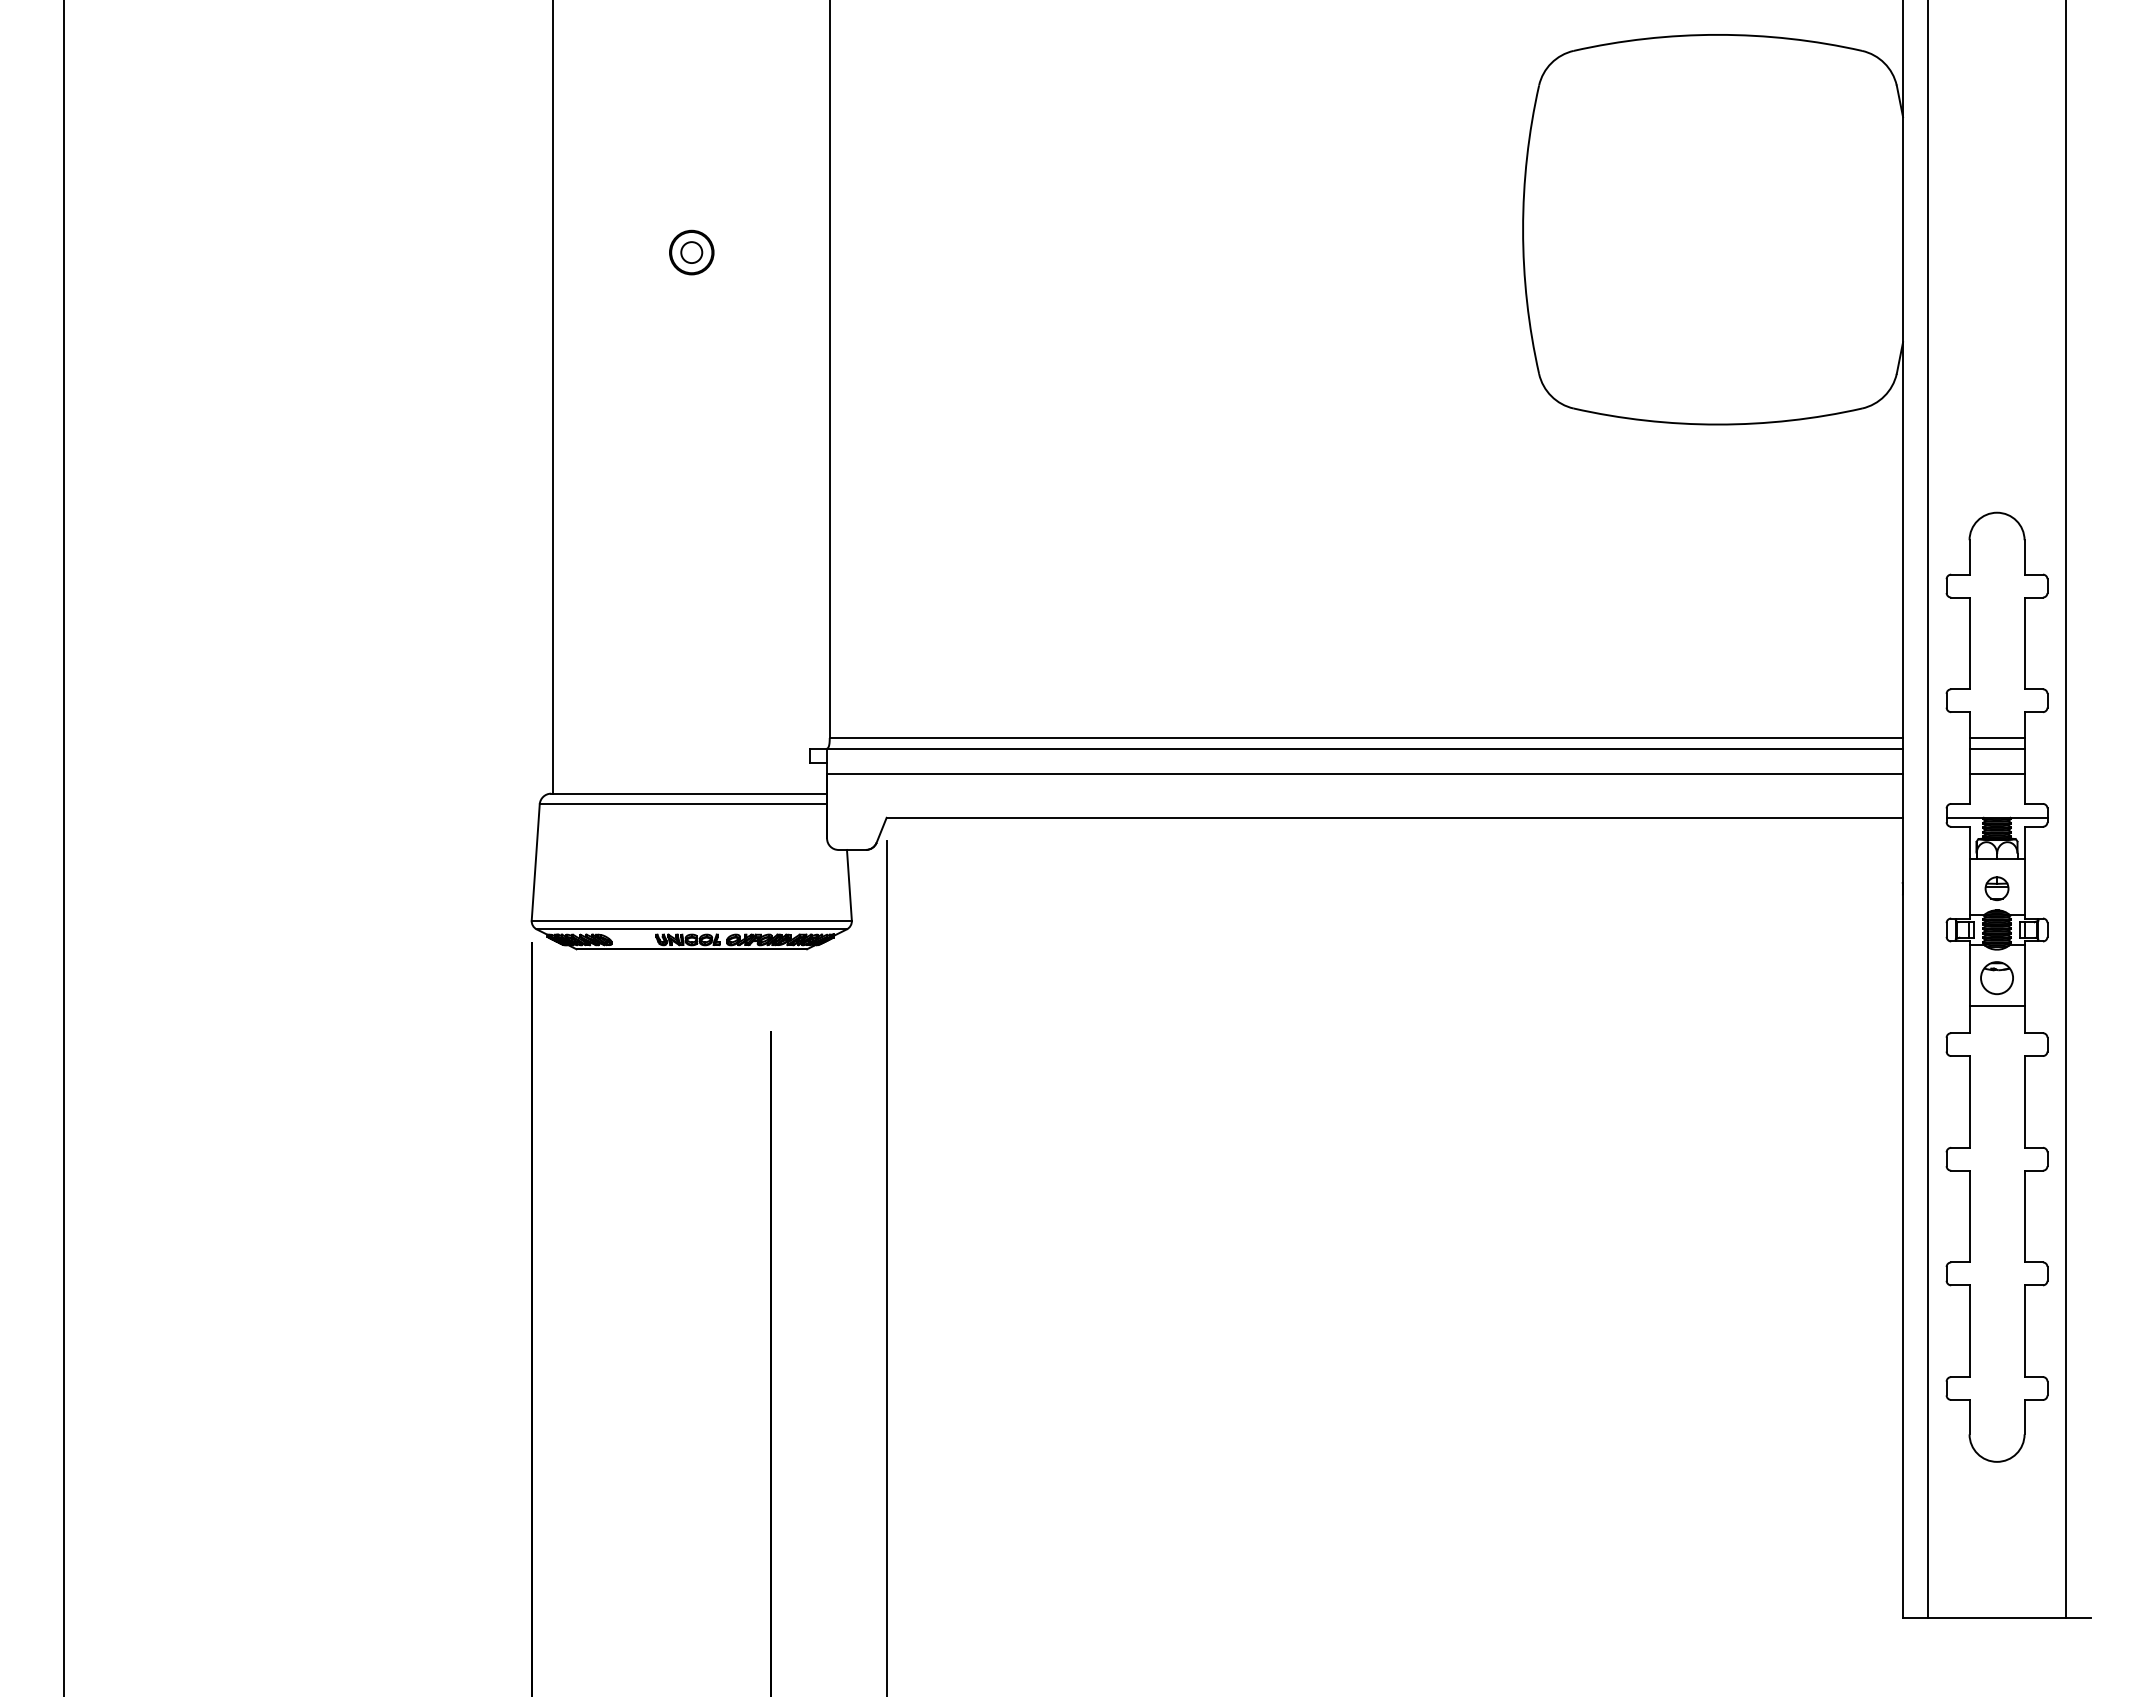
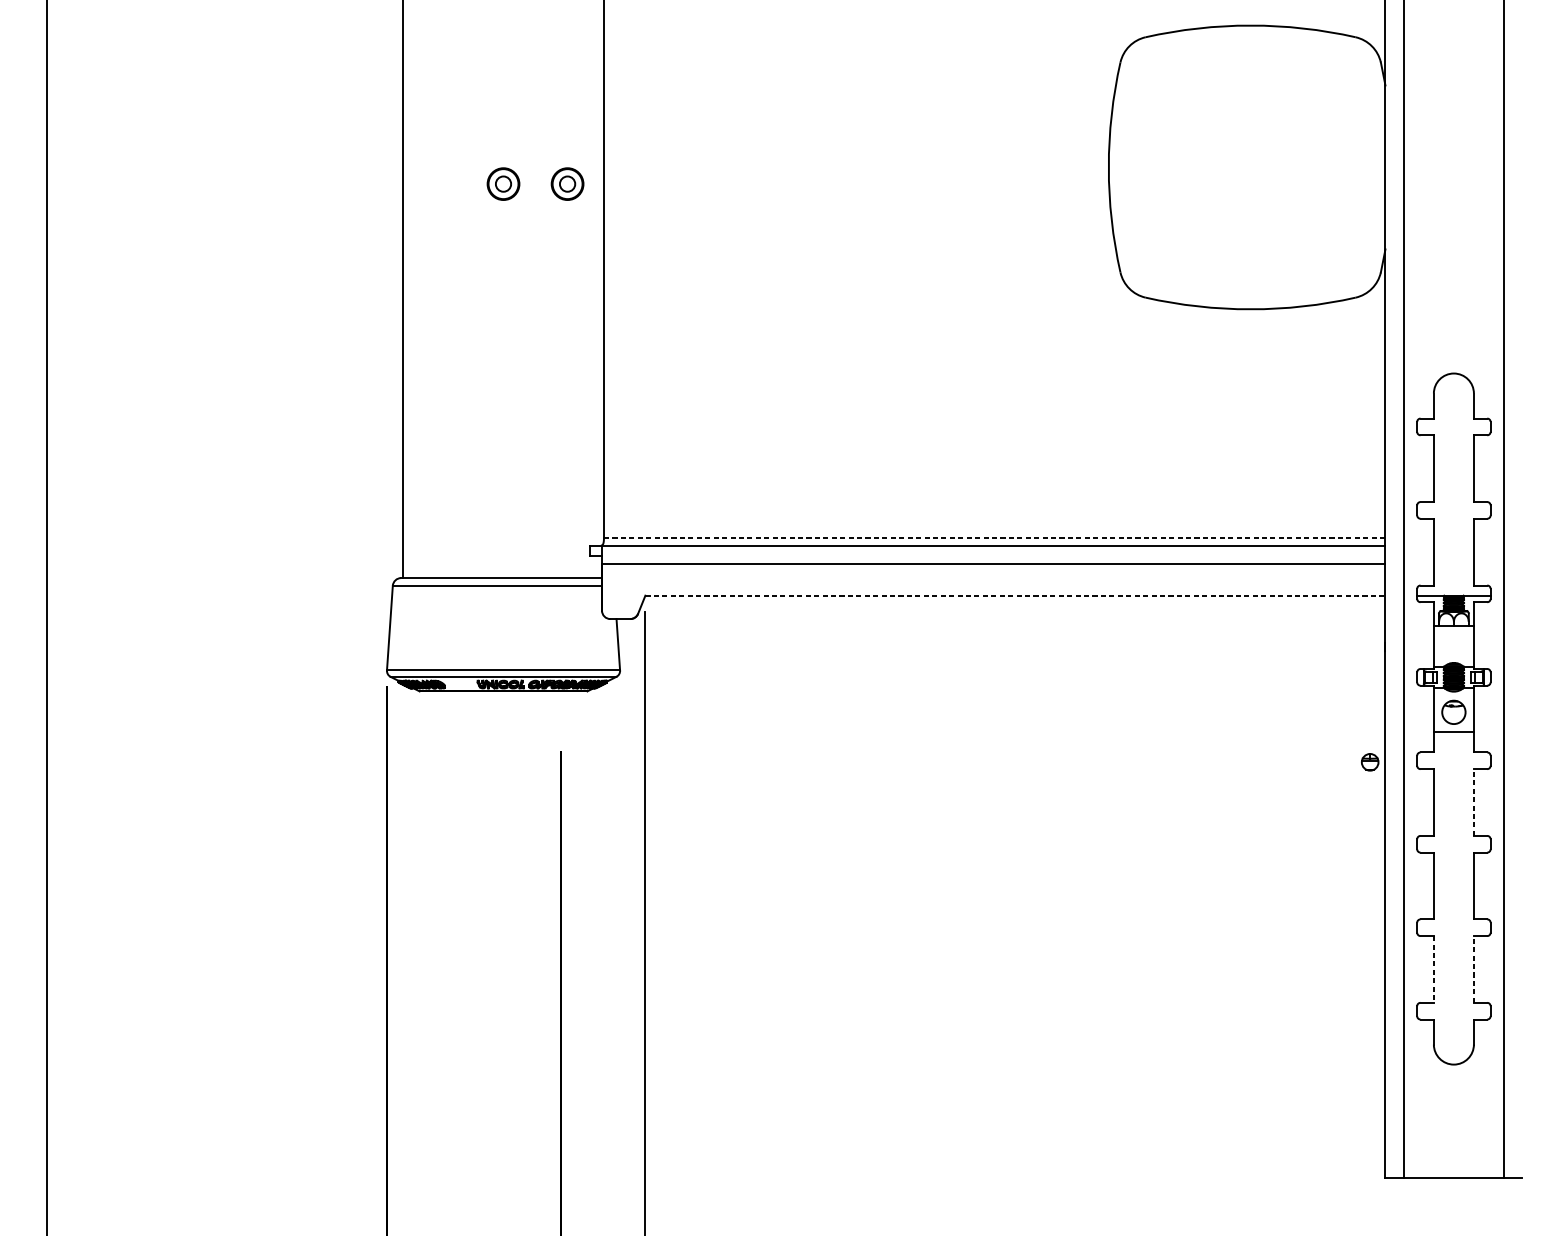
part: (779, 252) -> (567, 184), added
line: (1366, 738) -> (994, 537), solid -> dashed
line: (1996, 738) -> (1453, 537), removed
line: (1996, 749) -> (1453, 545), removed
line: (1996, 773) -> (1453, 563), removed
line: (1395, 817) -> (1015, 595), solid -> dashed
part: (1996, 888) -> (1369, 762), moved
line: (2024, 1101) -> (1473, 802), solid -> dashed
line: (1969, 1331) -> (1433, 969), solid -> dashed
line: (2024, 1331) -> (1473, 969), solid -> dashed

